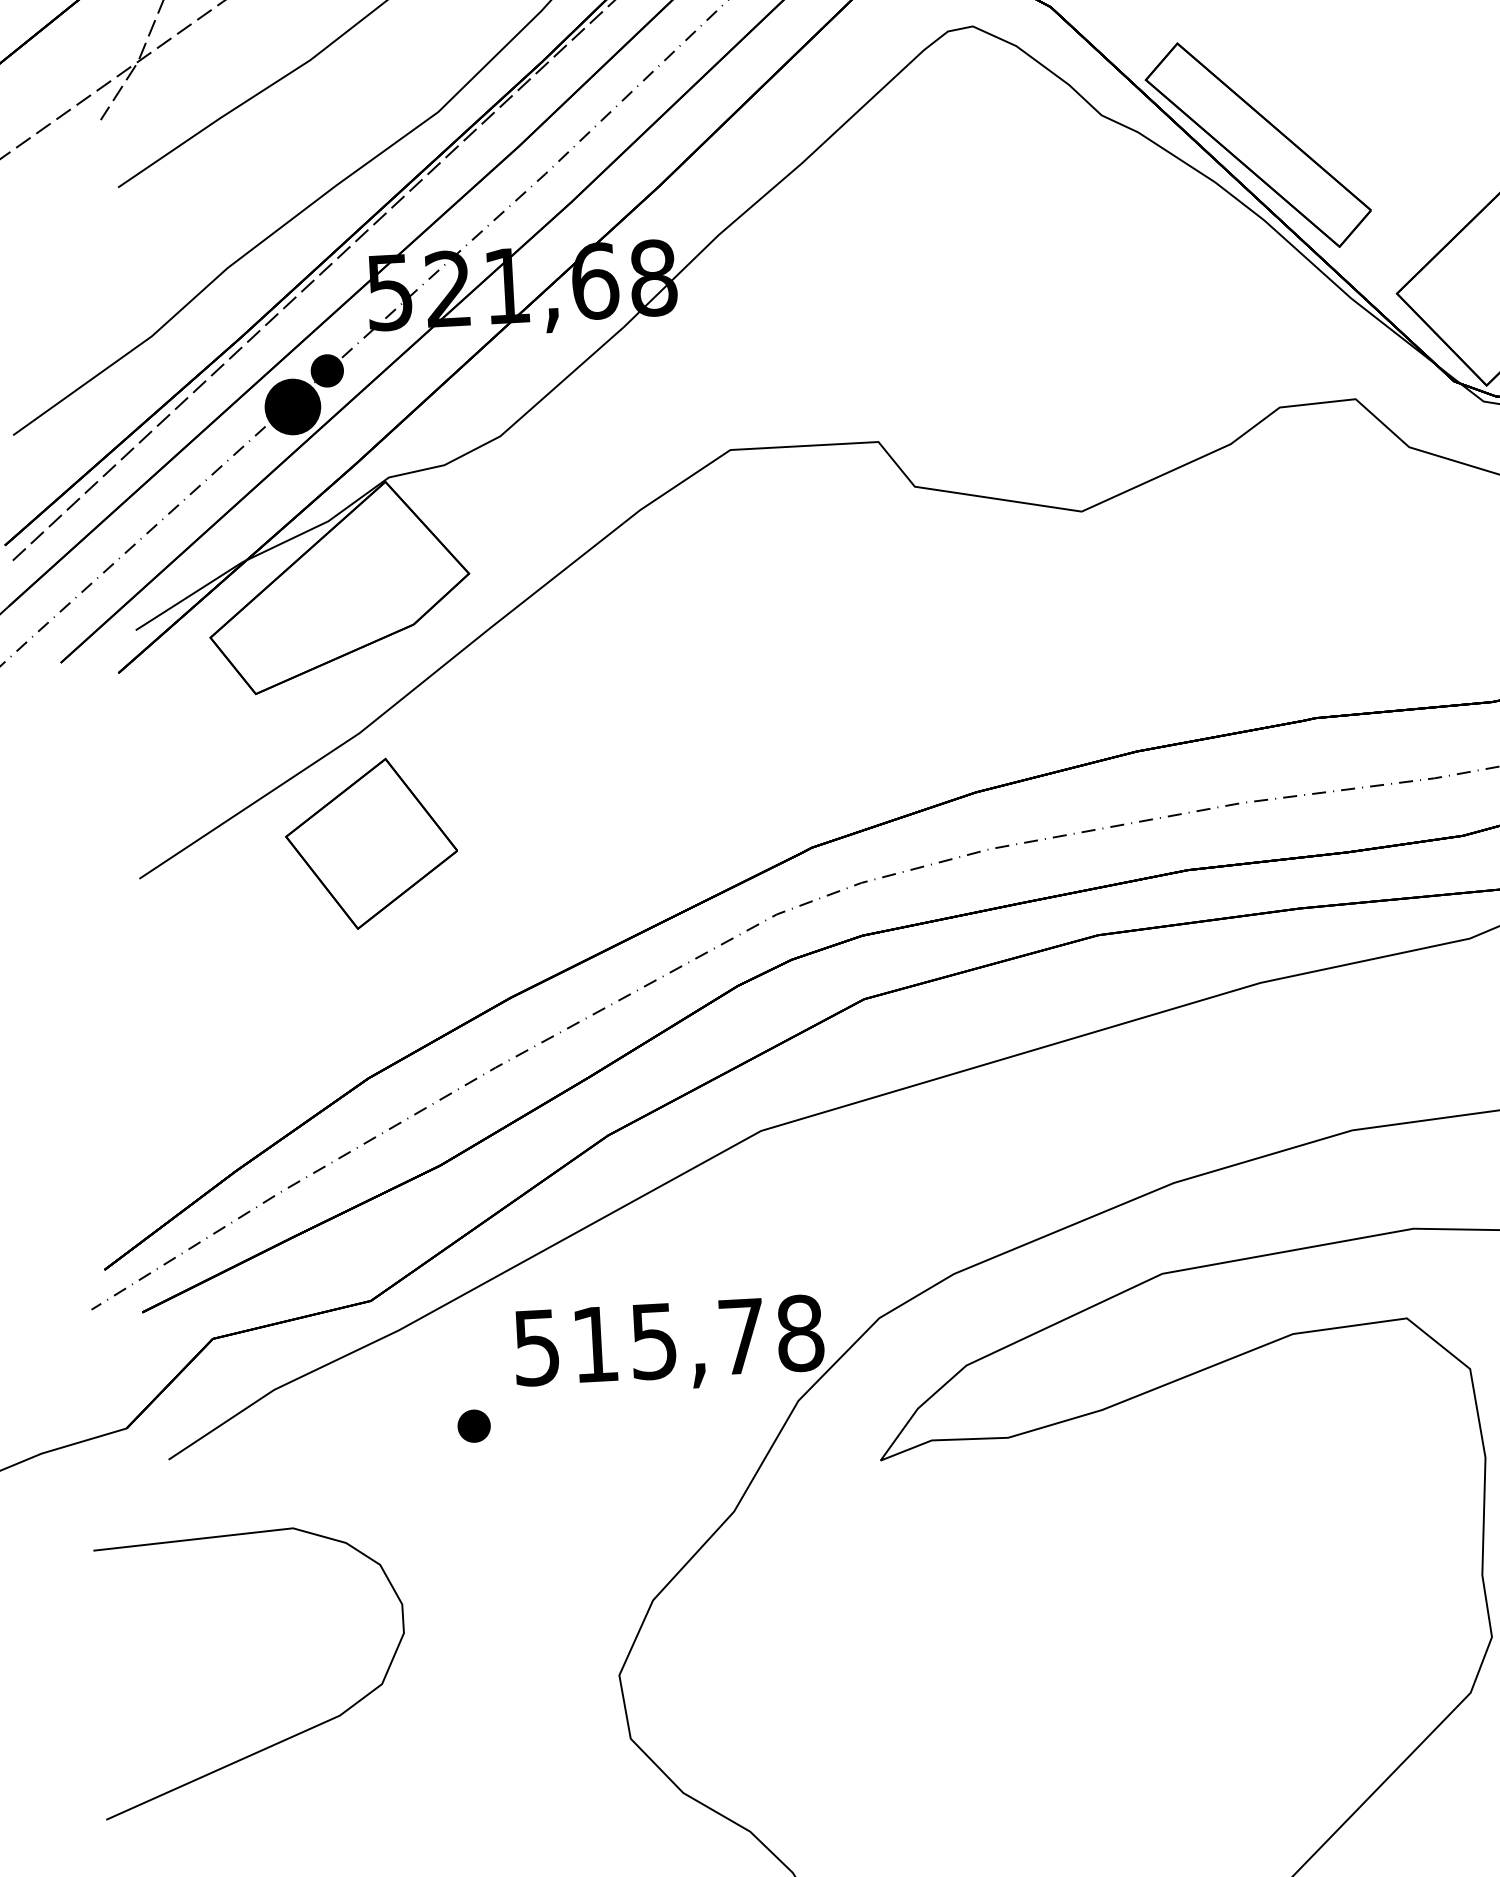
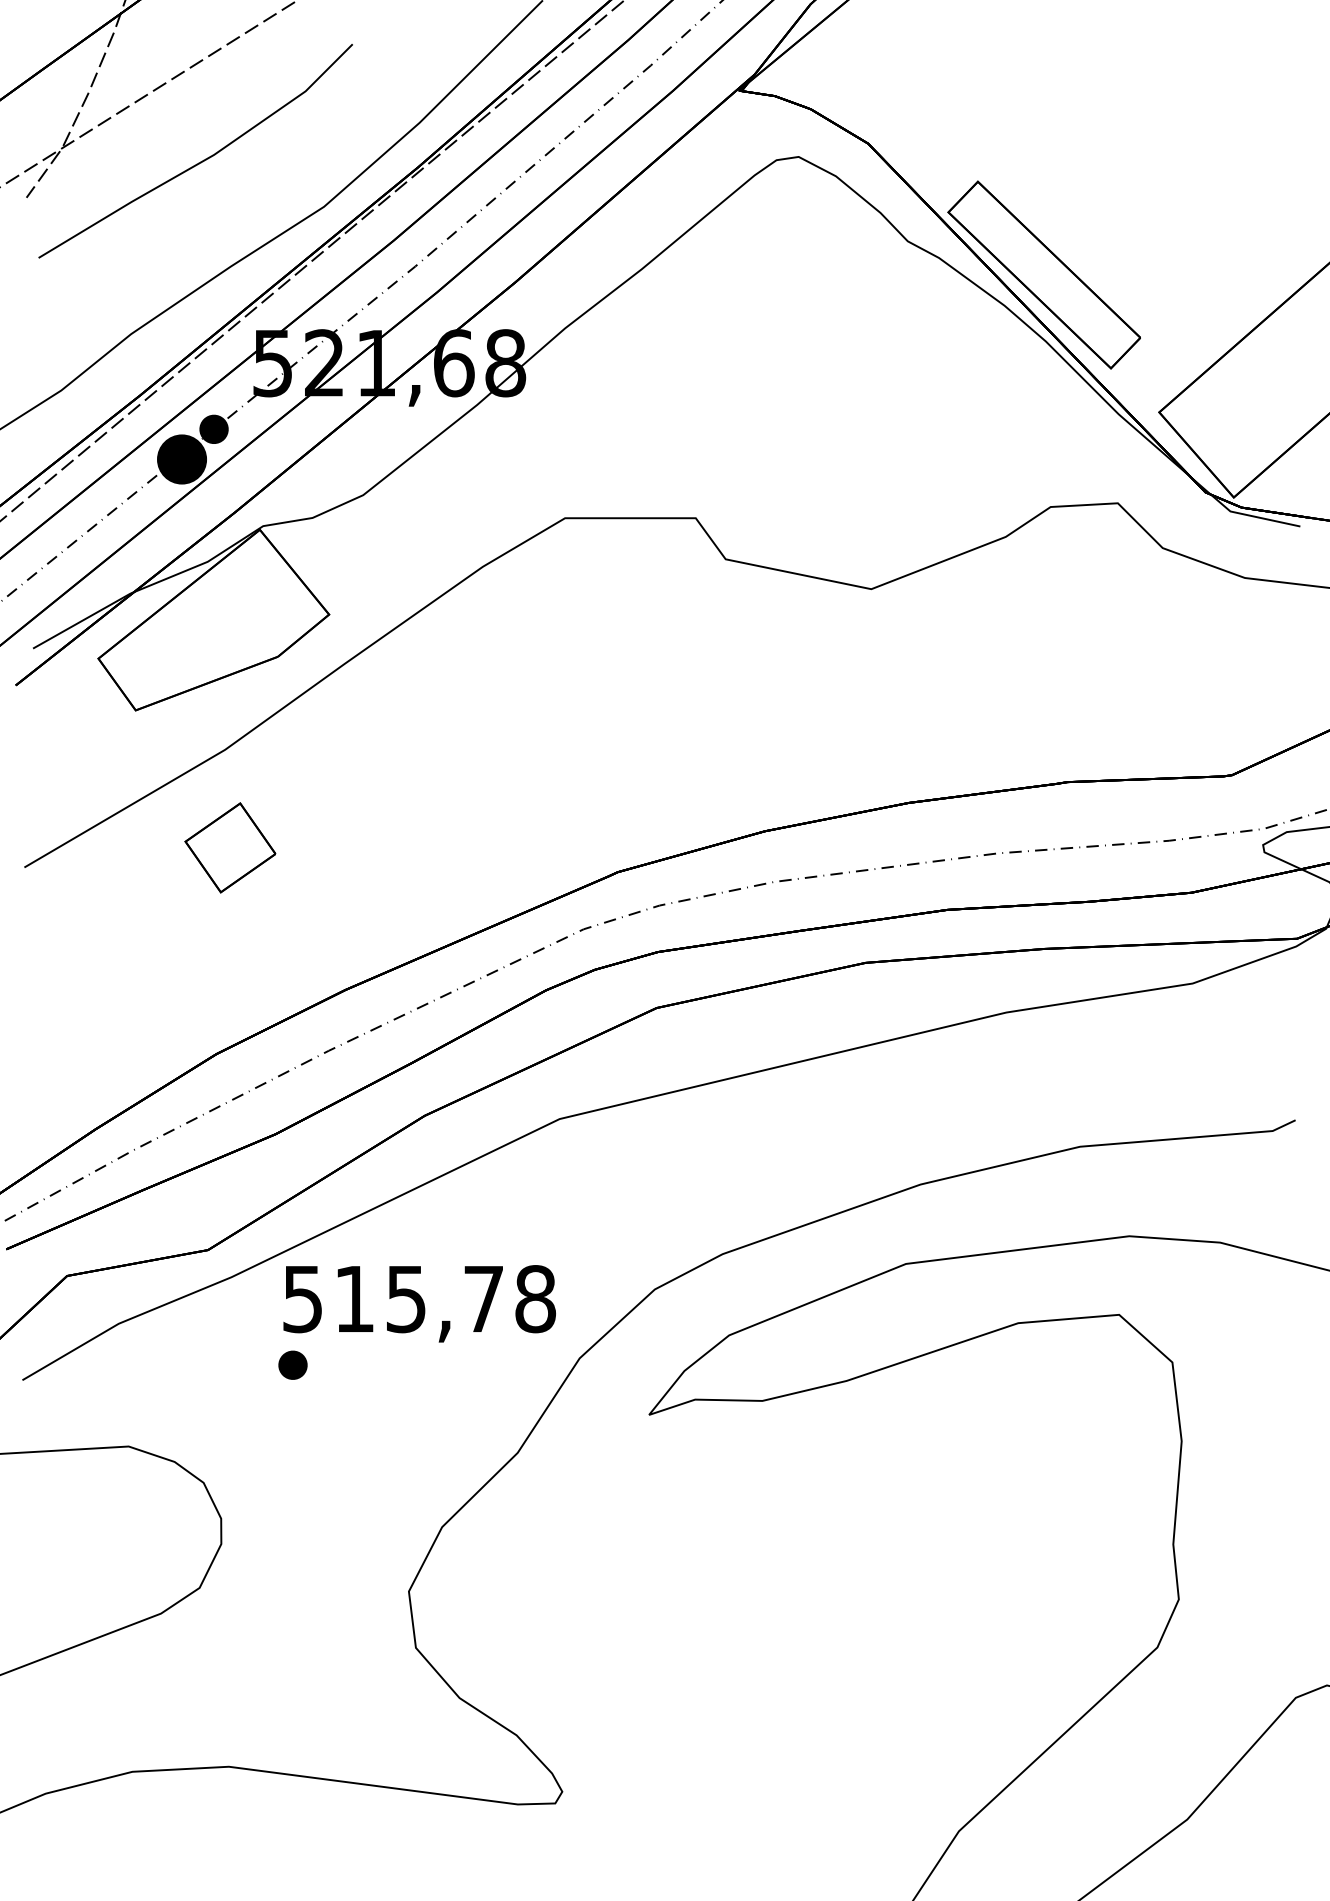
part: (371, 843) -> (230, 847), size x0.6
text: (669, 1345) -> (419, 1303), moved

